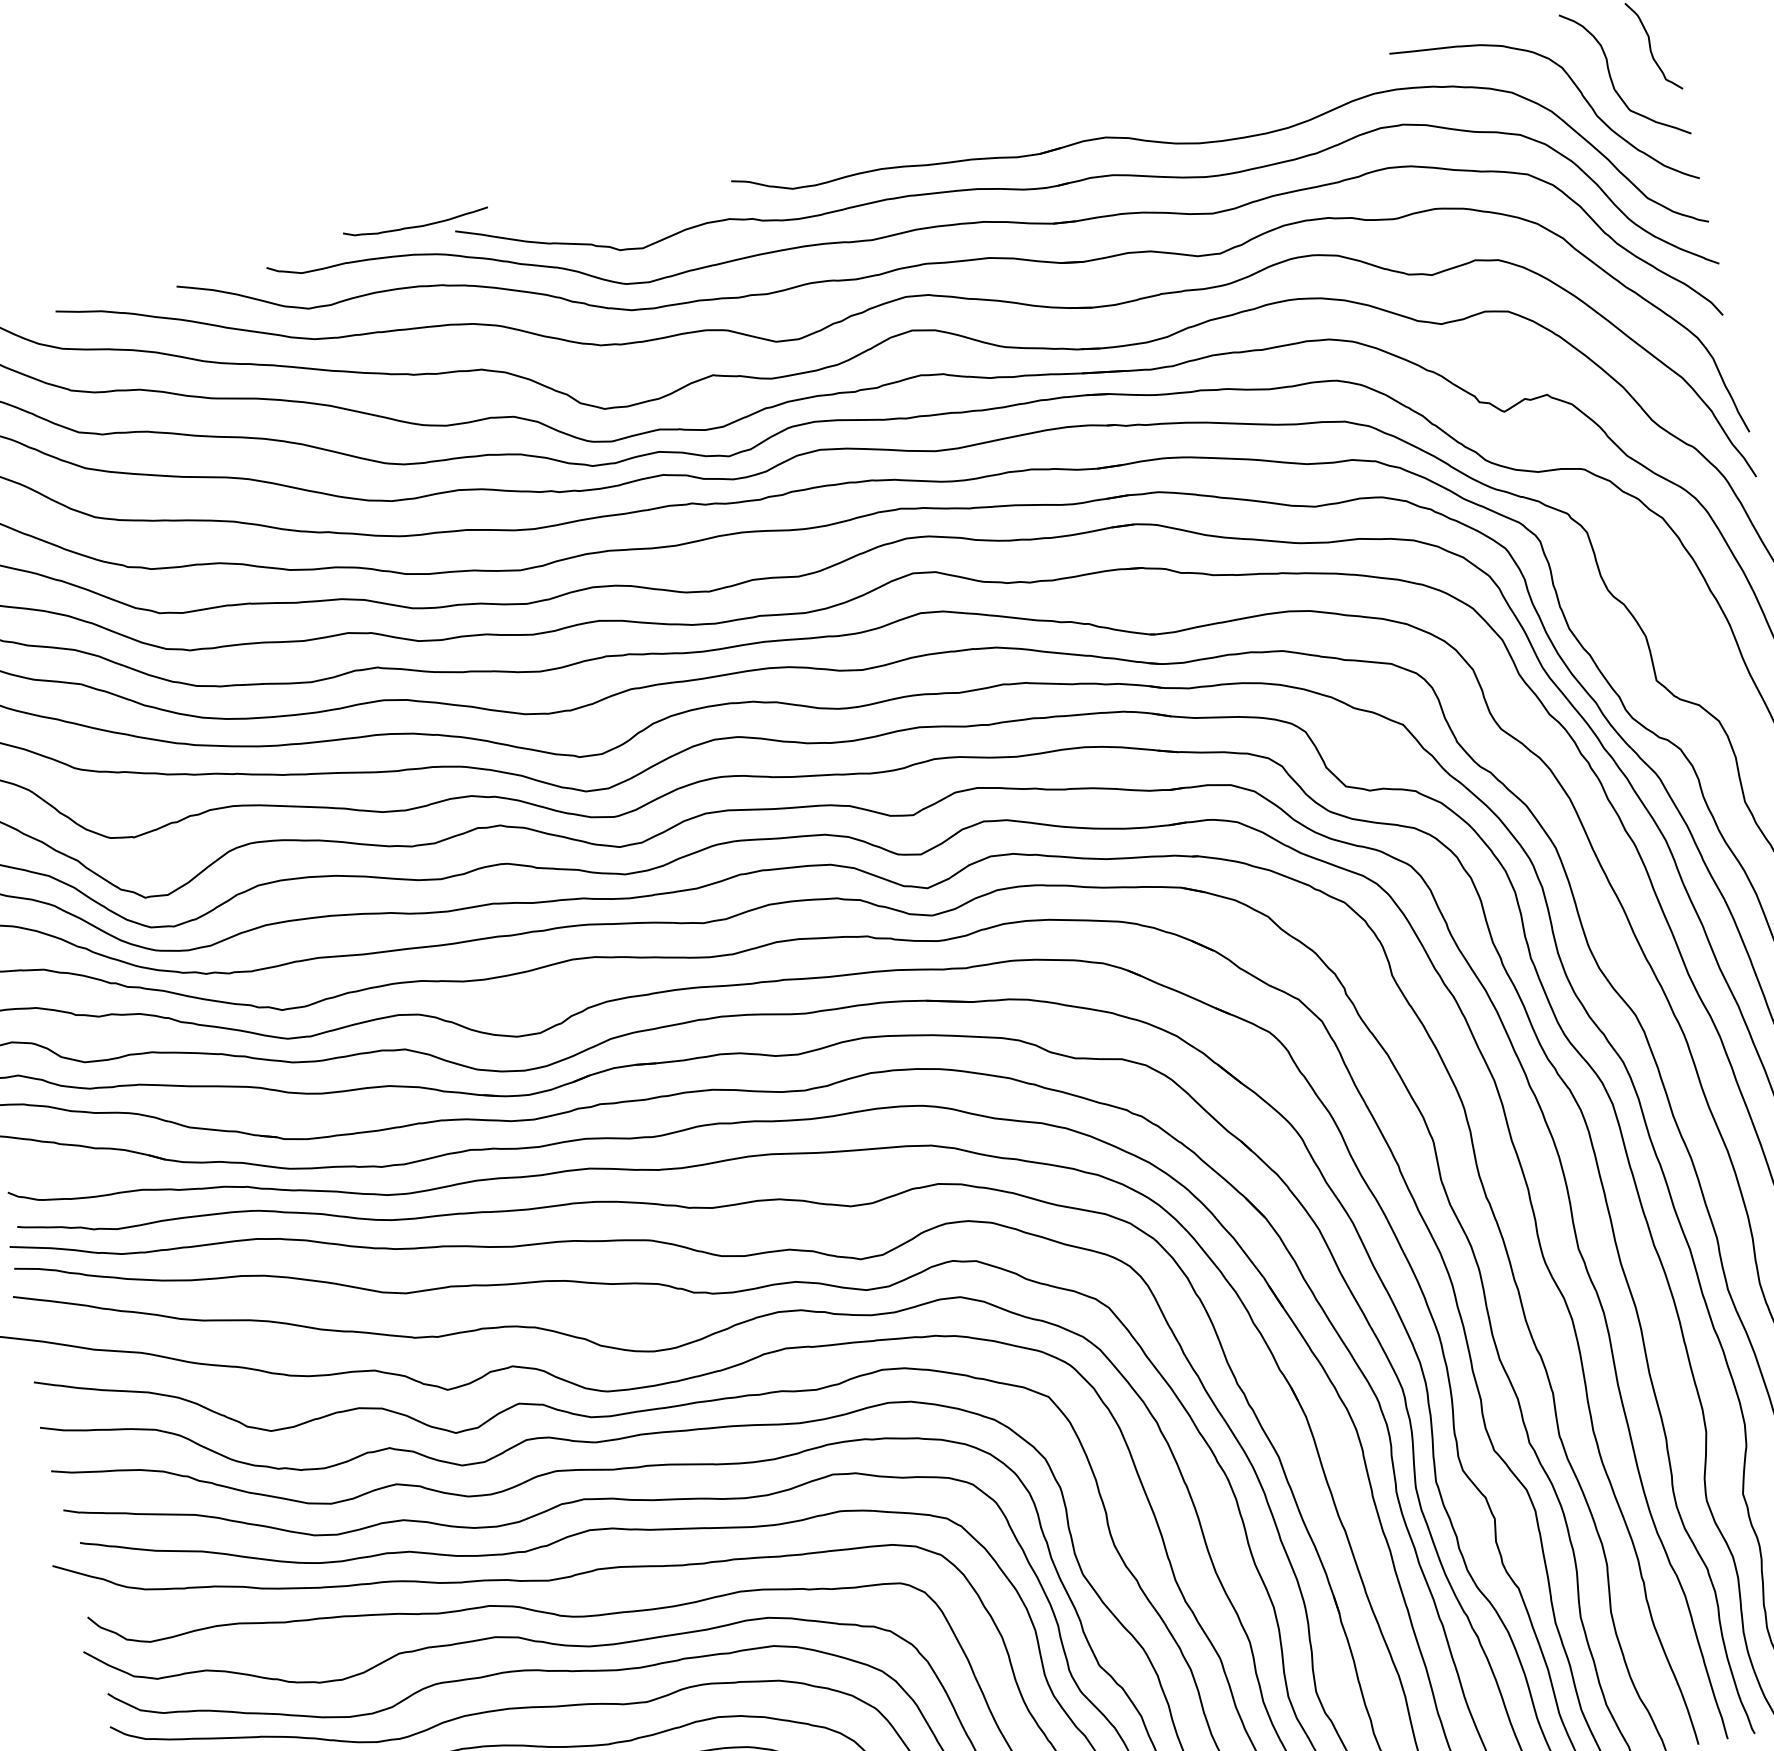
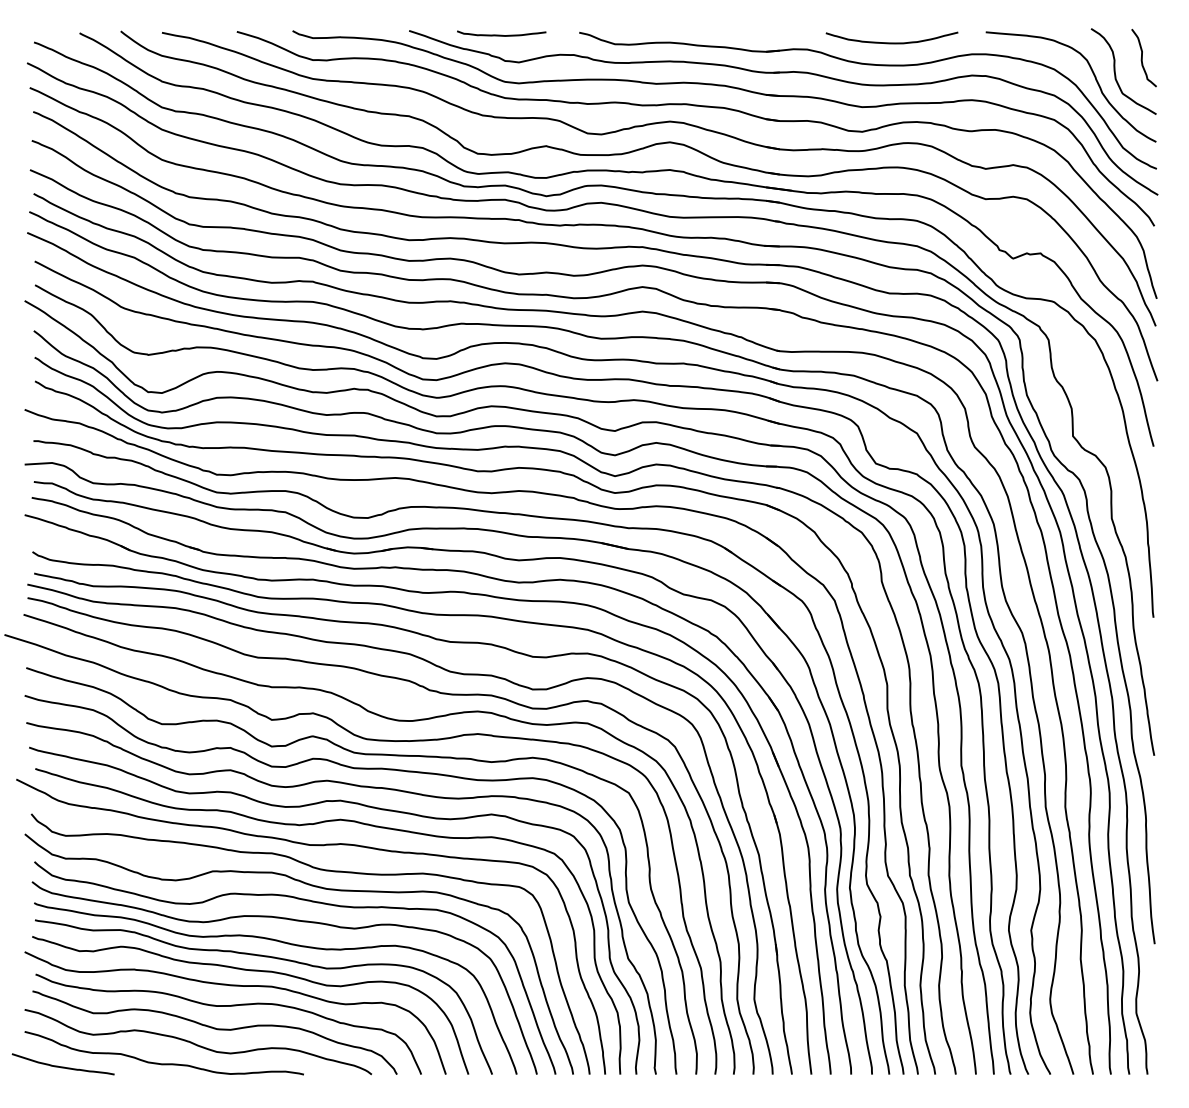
curve: (1239, 99) -> (891, 42), added
curve: (415, 224) -> (501, 34), moved

